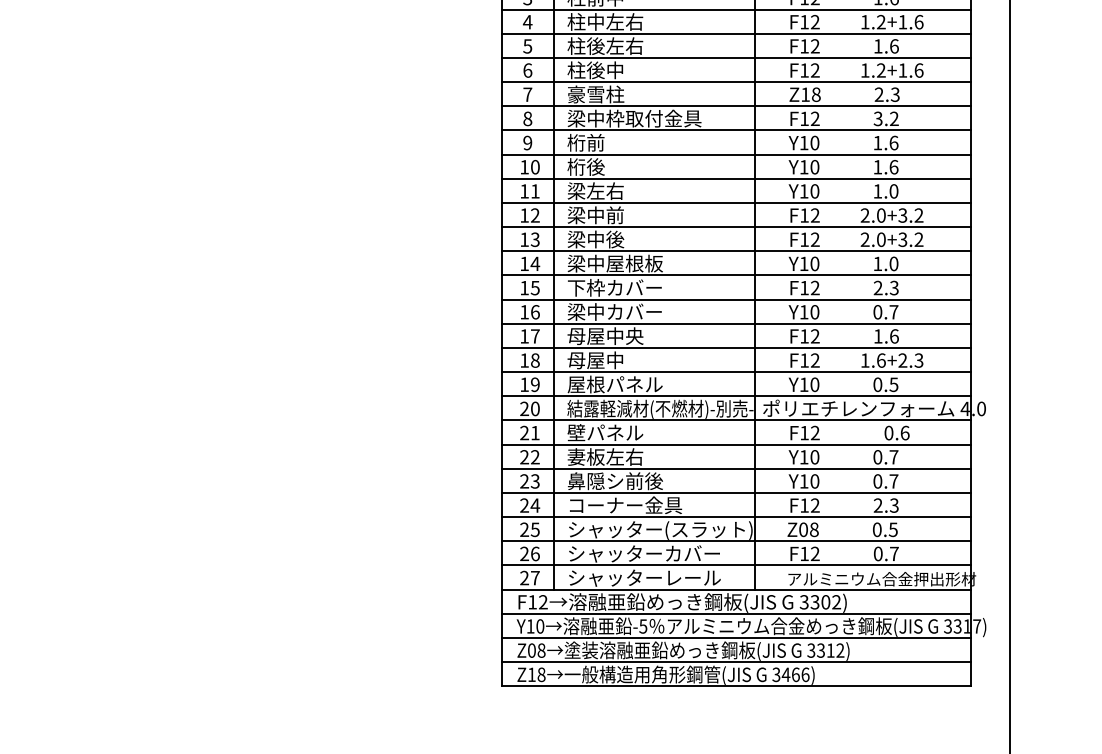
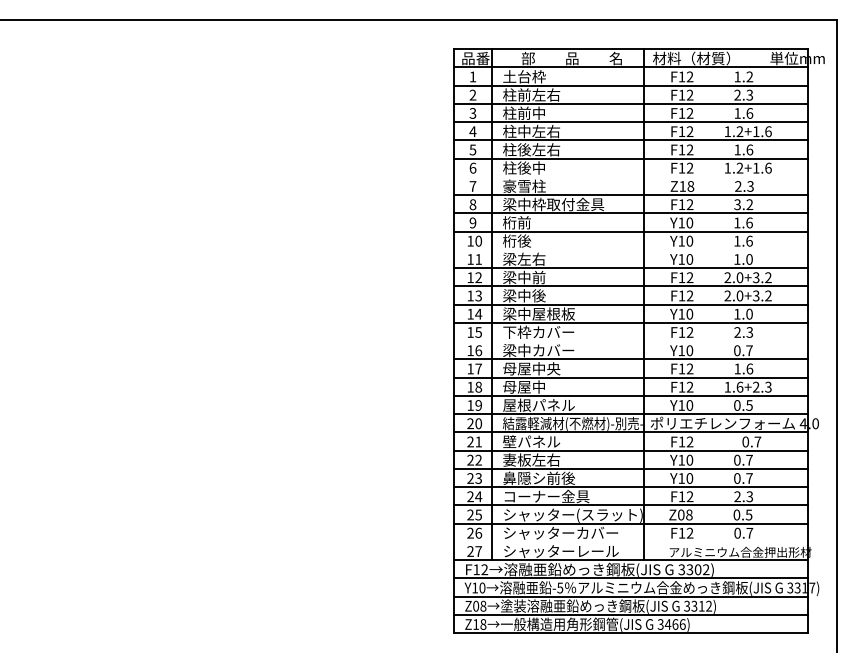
line: (736, 81) -> (630, 176), removed
line: (736, 178) -> (630, 249), removed
line: (736, 300) -> (630, 341), removed
text: (904, 432) -> (757, 441), 0.6 -> 0.7
line: (736, 564) -> (630, 541), removed

